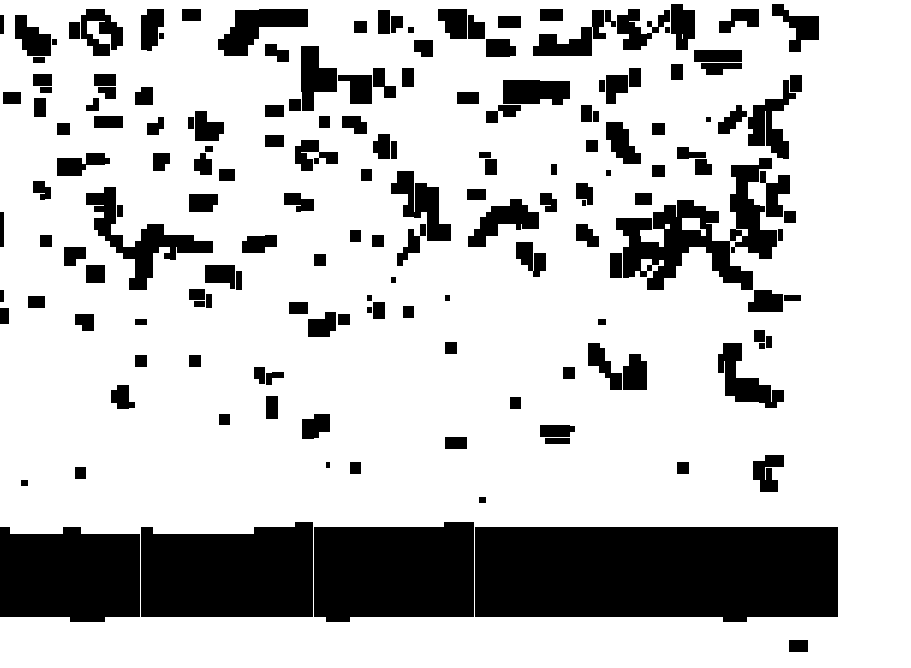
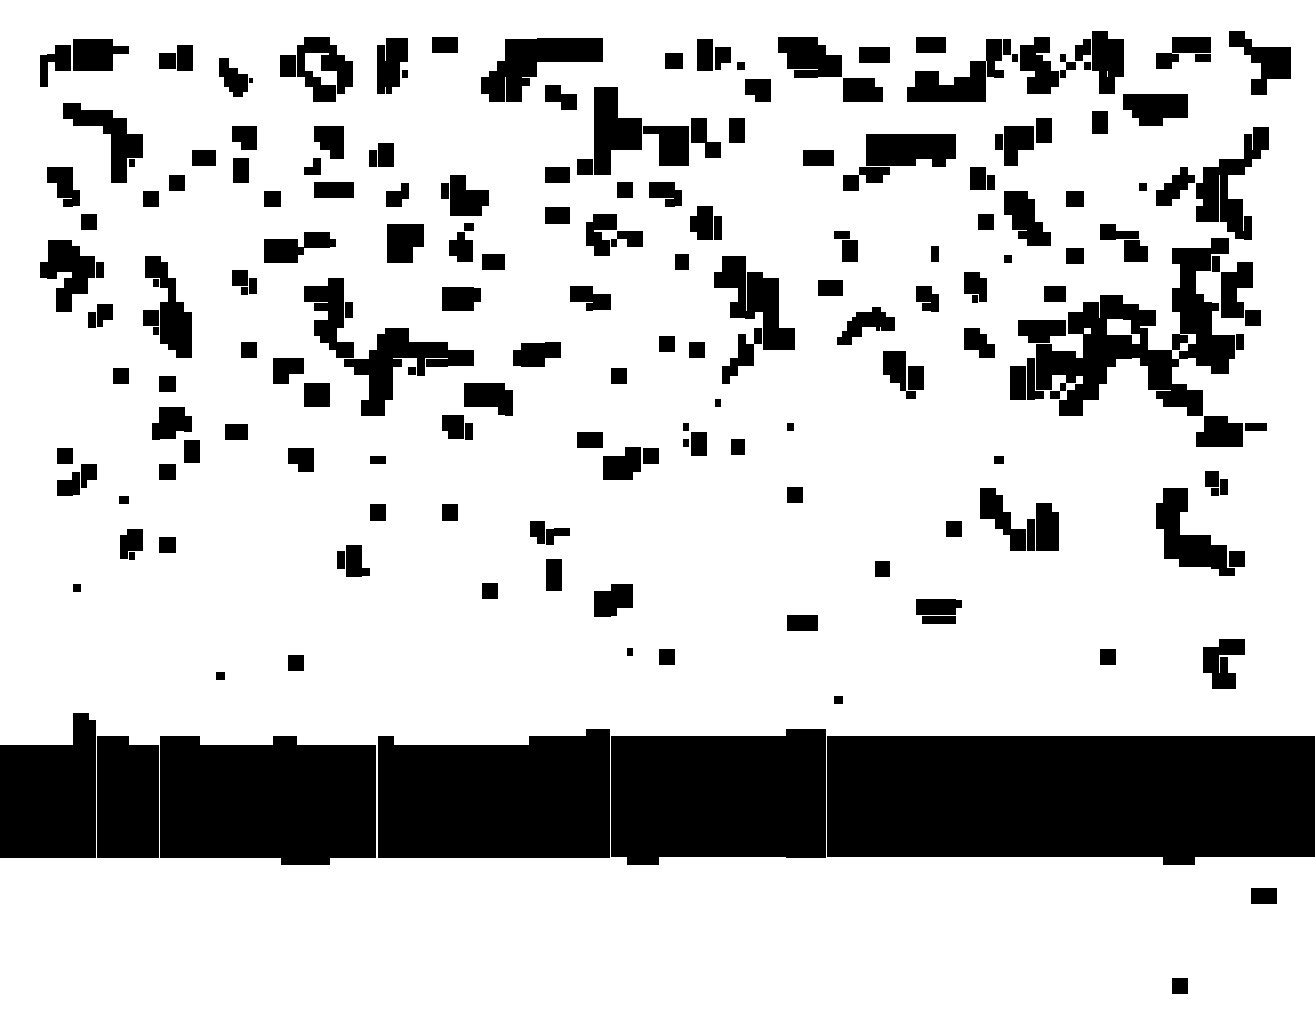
part: (35, 38) -> (235, 77), size x0.6
part: (161, 161) -> (405, 243), size x1.6
part: (502, 222) -> (865, 325), size x0.6

